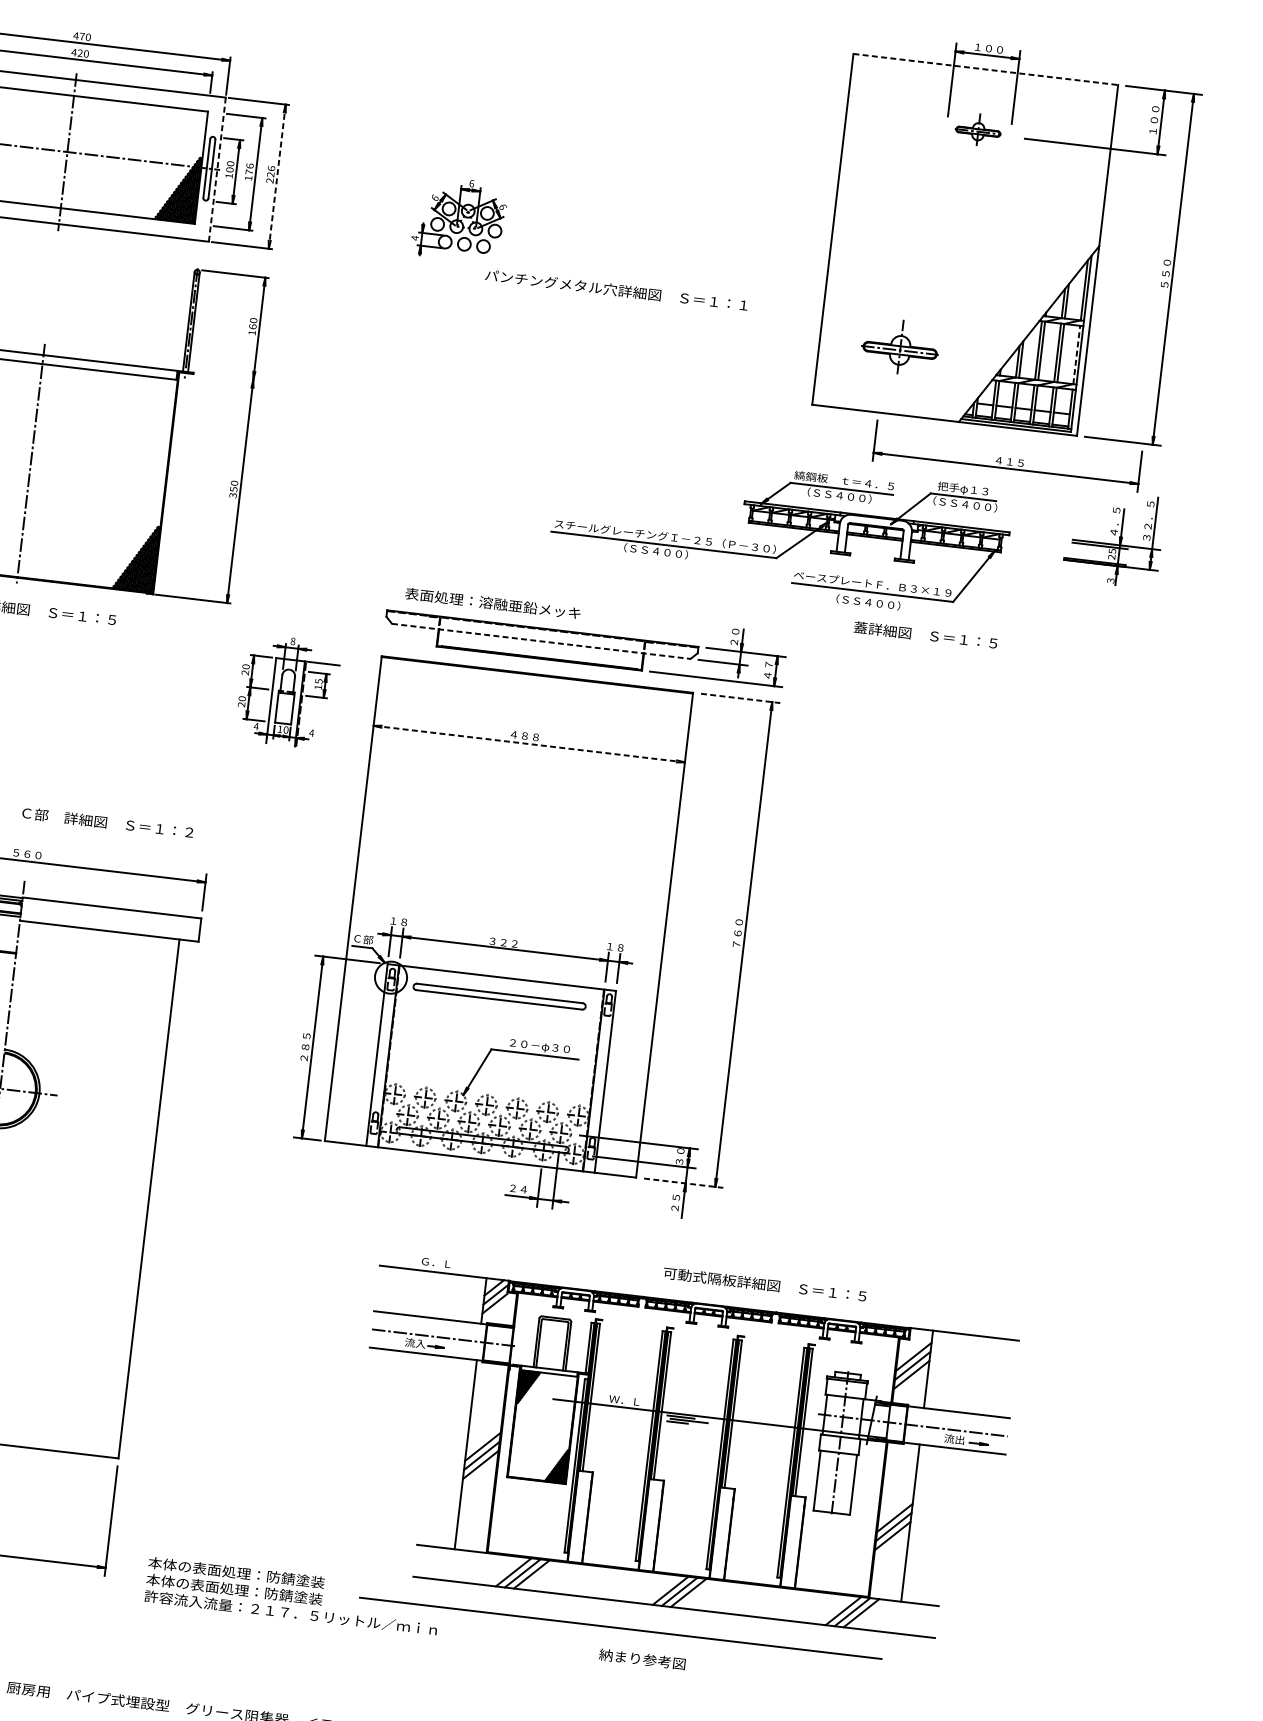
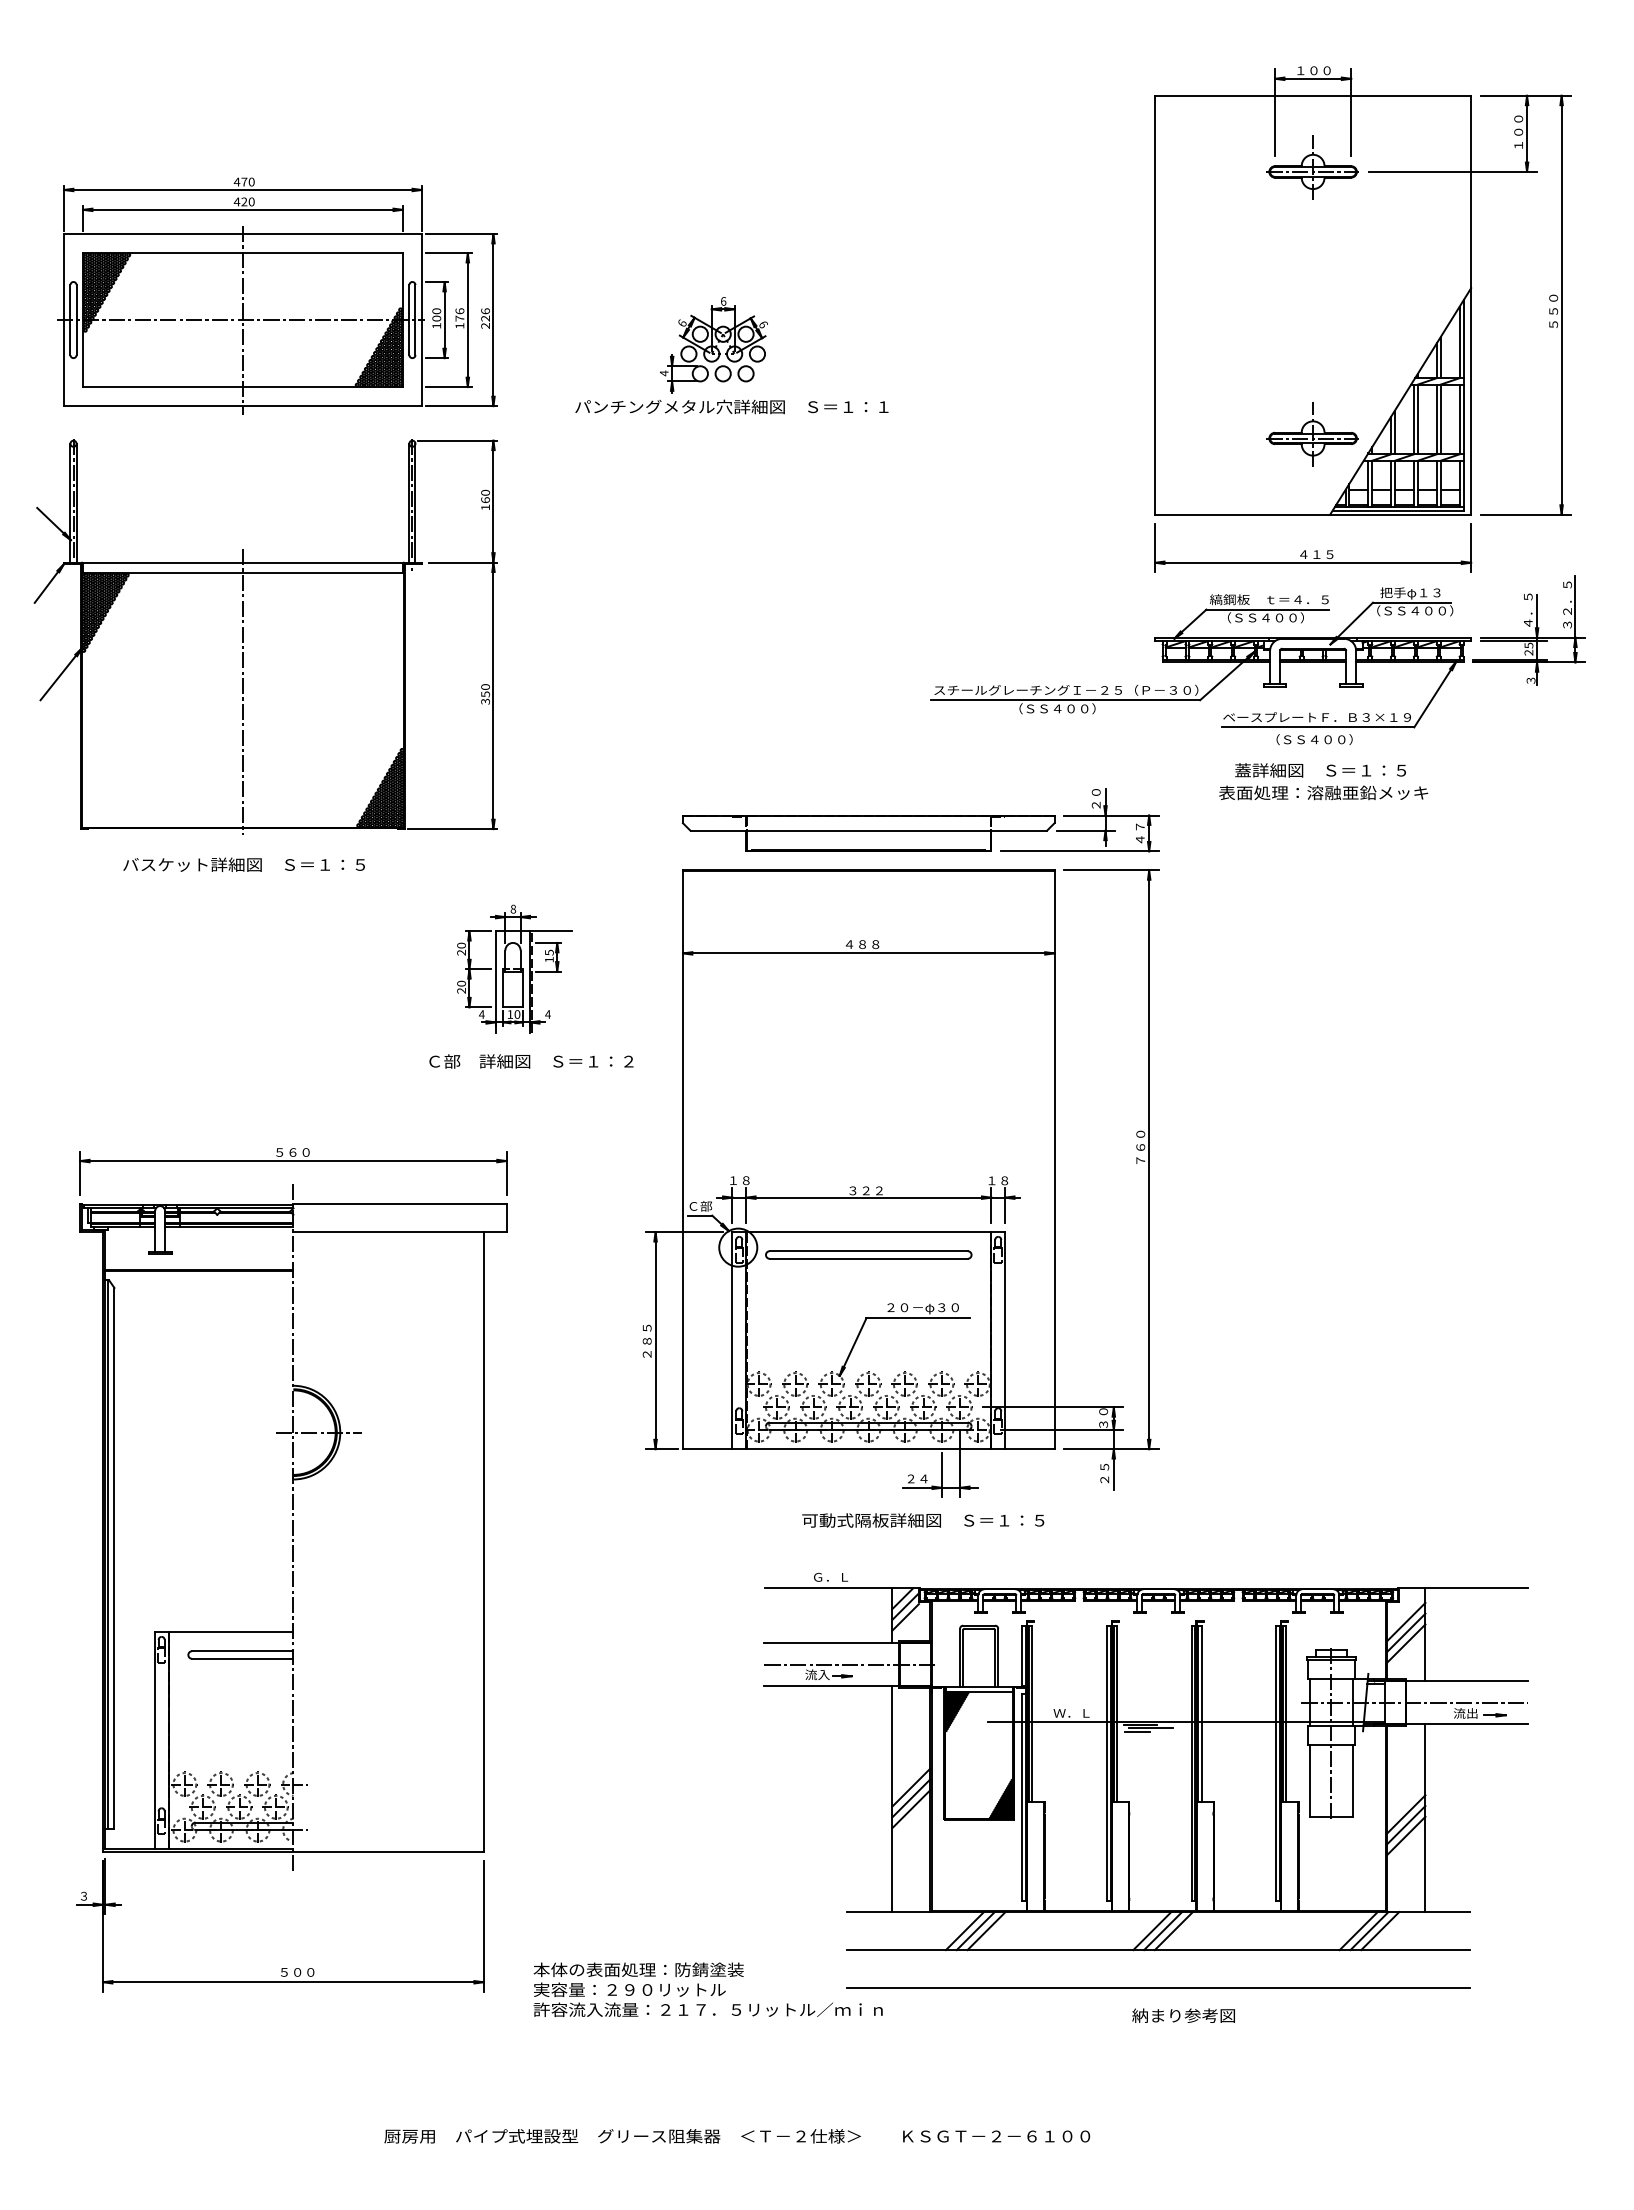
line: (986, 69) -> (1313, 95), dashed -> solid
part: (978, 129) -> (1312, 167), size x1.67
line: (216, 169) -> (421, 320), dashed -> solid
line: (277, 176) -> (493, 319), dashed -> solid
text: (616, 289) -> (731, 406), moved
part: (900, 347) -> (1312, 434), moved
line: (1076, 355) -> (1459, 419), dashed -> solid
line: (227, 376) -> (462, 562), added
part: (1007, 455) -> (1313, 547), moved
part: (780, 529) -> (1200, 666), moved
text: (492, 603) -> (1323, 792), moved
line: (541, 641) -> (869, 830), dashed -> solid
part: (288, 691) -> (514, 968), moved
line: (740, 698) -> (1111, 870), dashed -> solid
line: (529, 744) -> (868, 953), dashed -> solid
text: (107, 822) -> (531, 1061), moved
line: (683, 1183) -> (1111, 1449), dashed -> solid
text: (765, 1284) -> (923, 1520), moved
text: (234, 1589) -> (638, 1989), 本体の表面処理：防錆塗装 -> 実容量：２９０リットル
line: (620, 1627) -> (1158, 1987), moved
text: (642, 1659) -> (1183, 2015), moved

